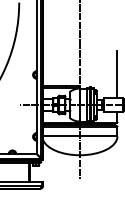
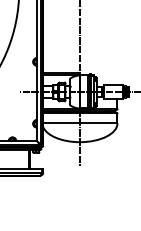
line: (117, 73) -> (117, 60), removed

